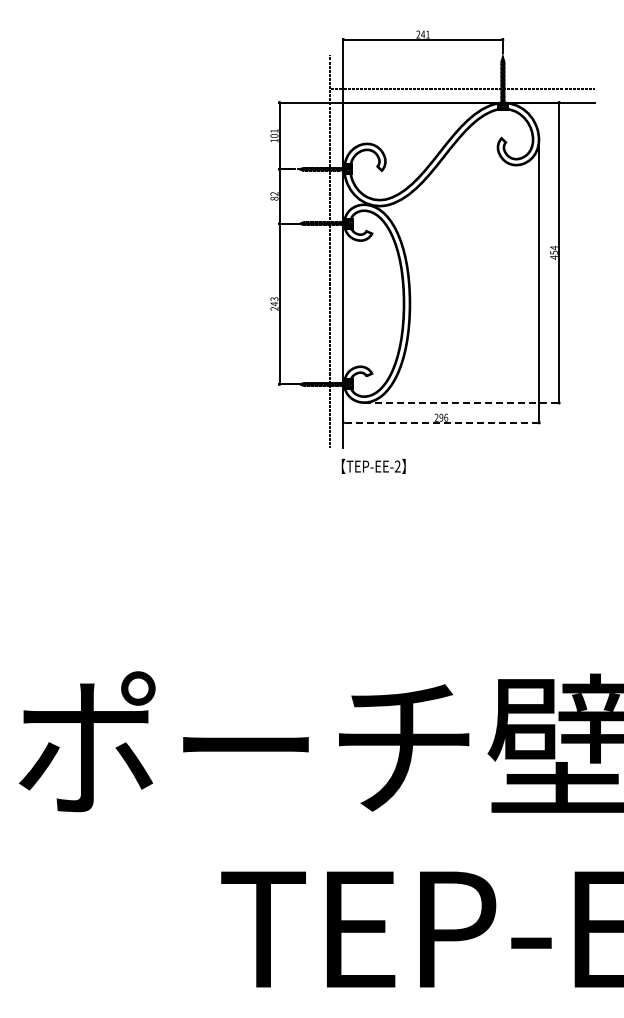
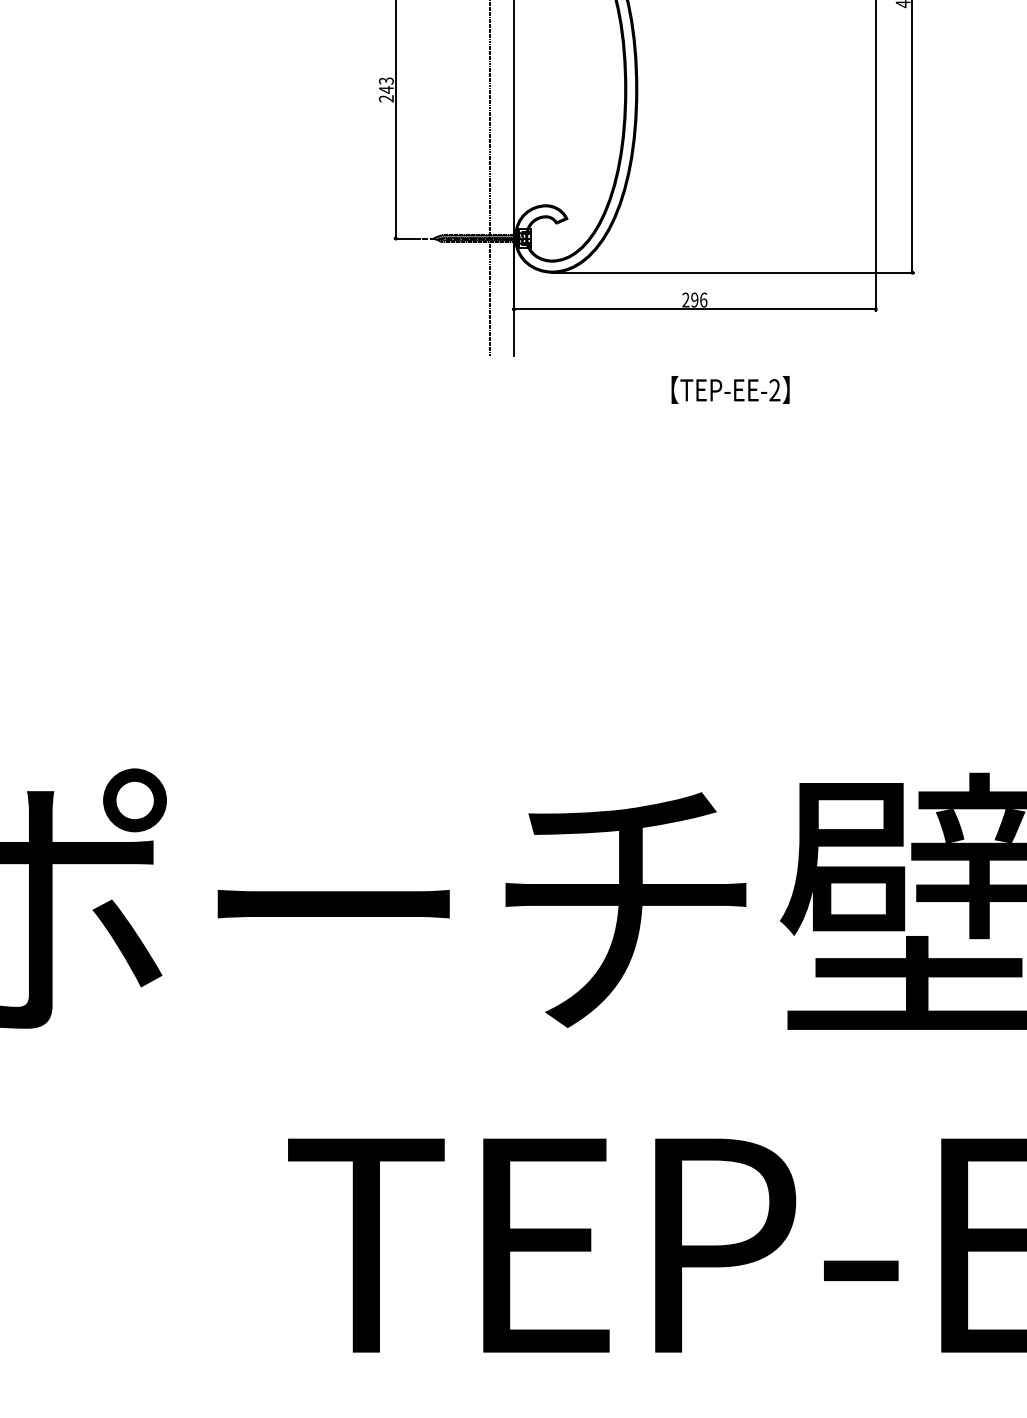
line: (462, 402) -> (733, 271), dashed -> solid
line: (441, 422) -> (695, 308), dashed -> solid
text: (373, 465) -> (730, 388), moved

